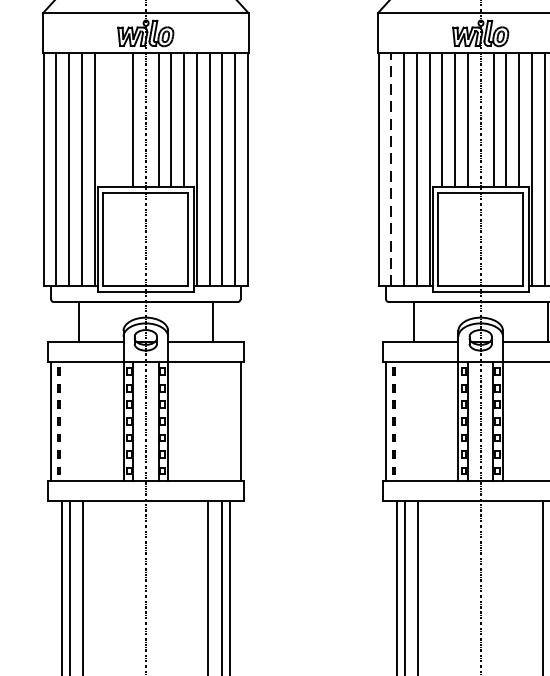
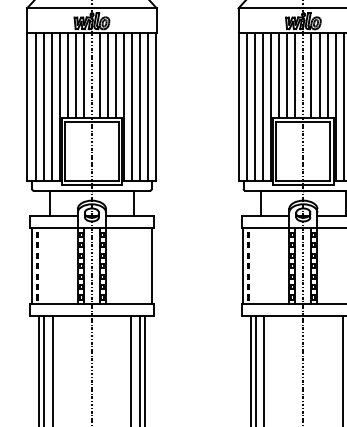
line: (107, 119) -> (67, 75), added
line: (119, 119) -> (75, 75), added
line: (390, 170) -> (246, 107), dashed -> solid

